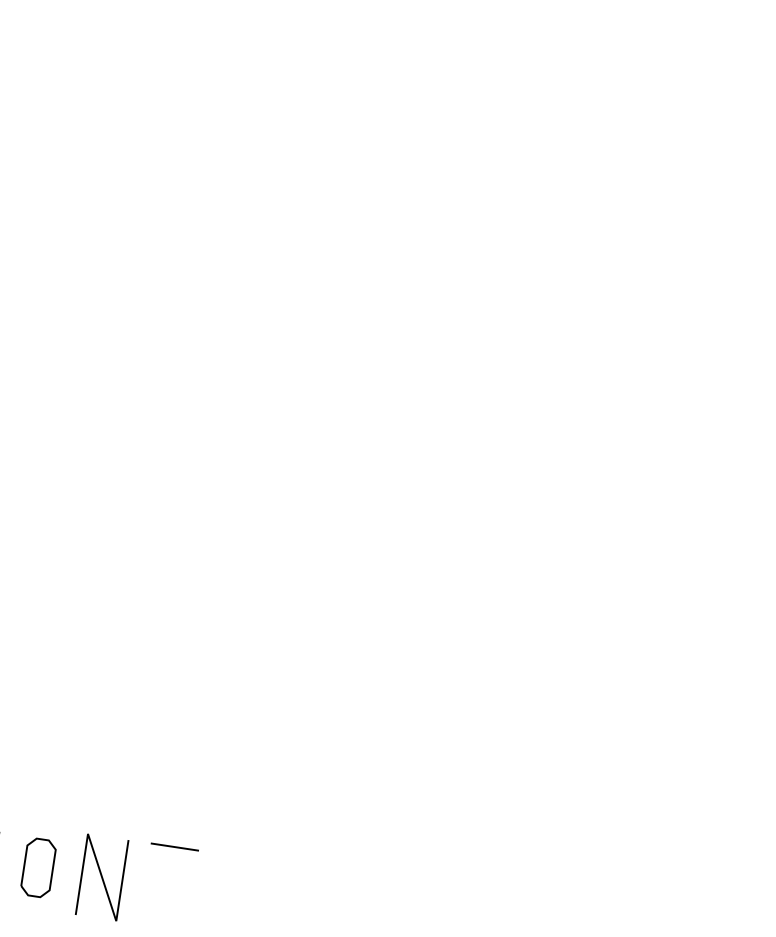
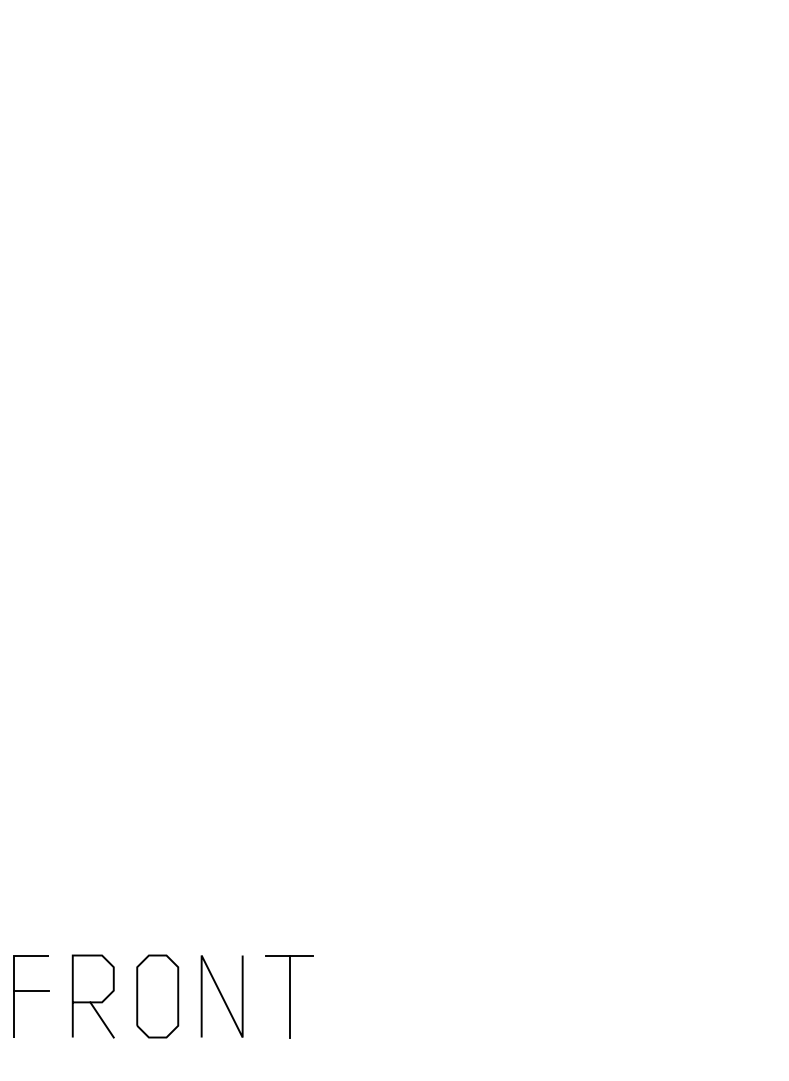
part: (38, 867) -> (157, 996), size x1.43
line: (168, 887) -> (289, 996), added

